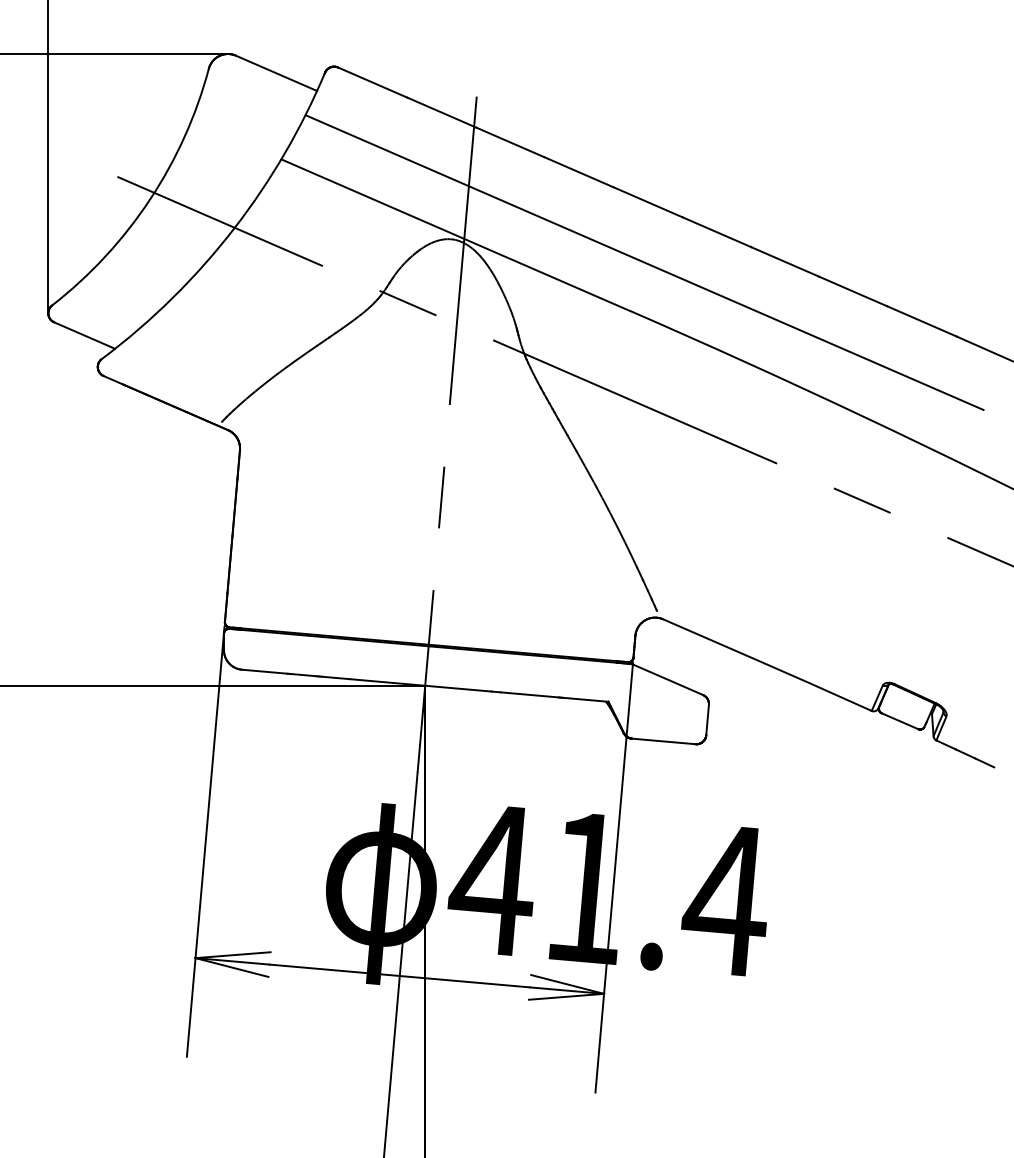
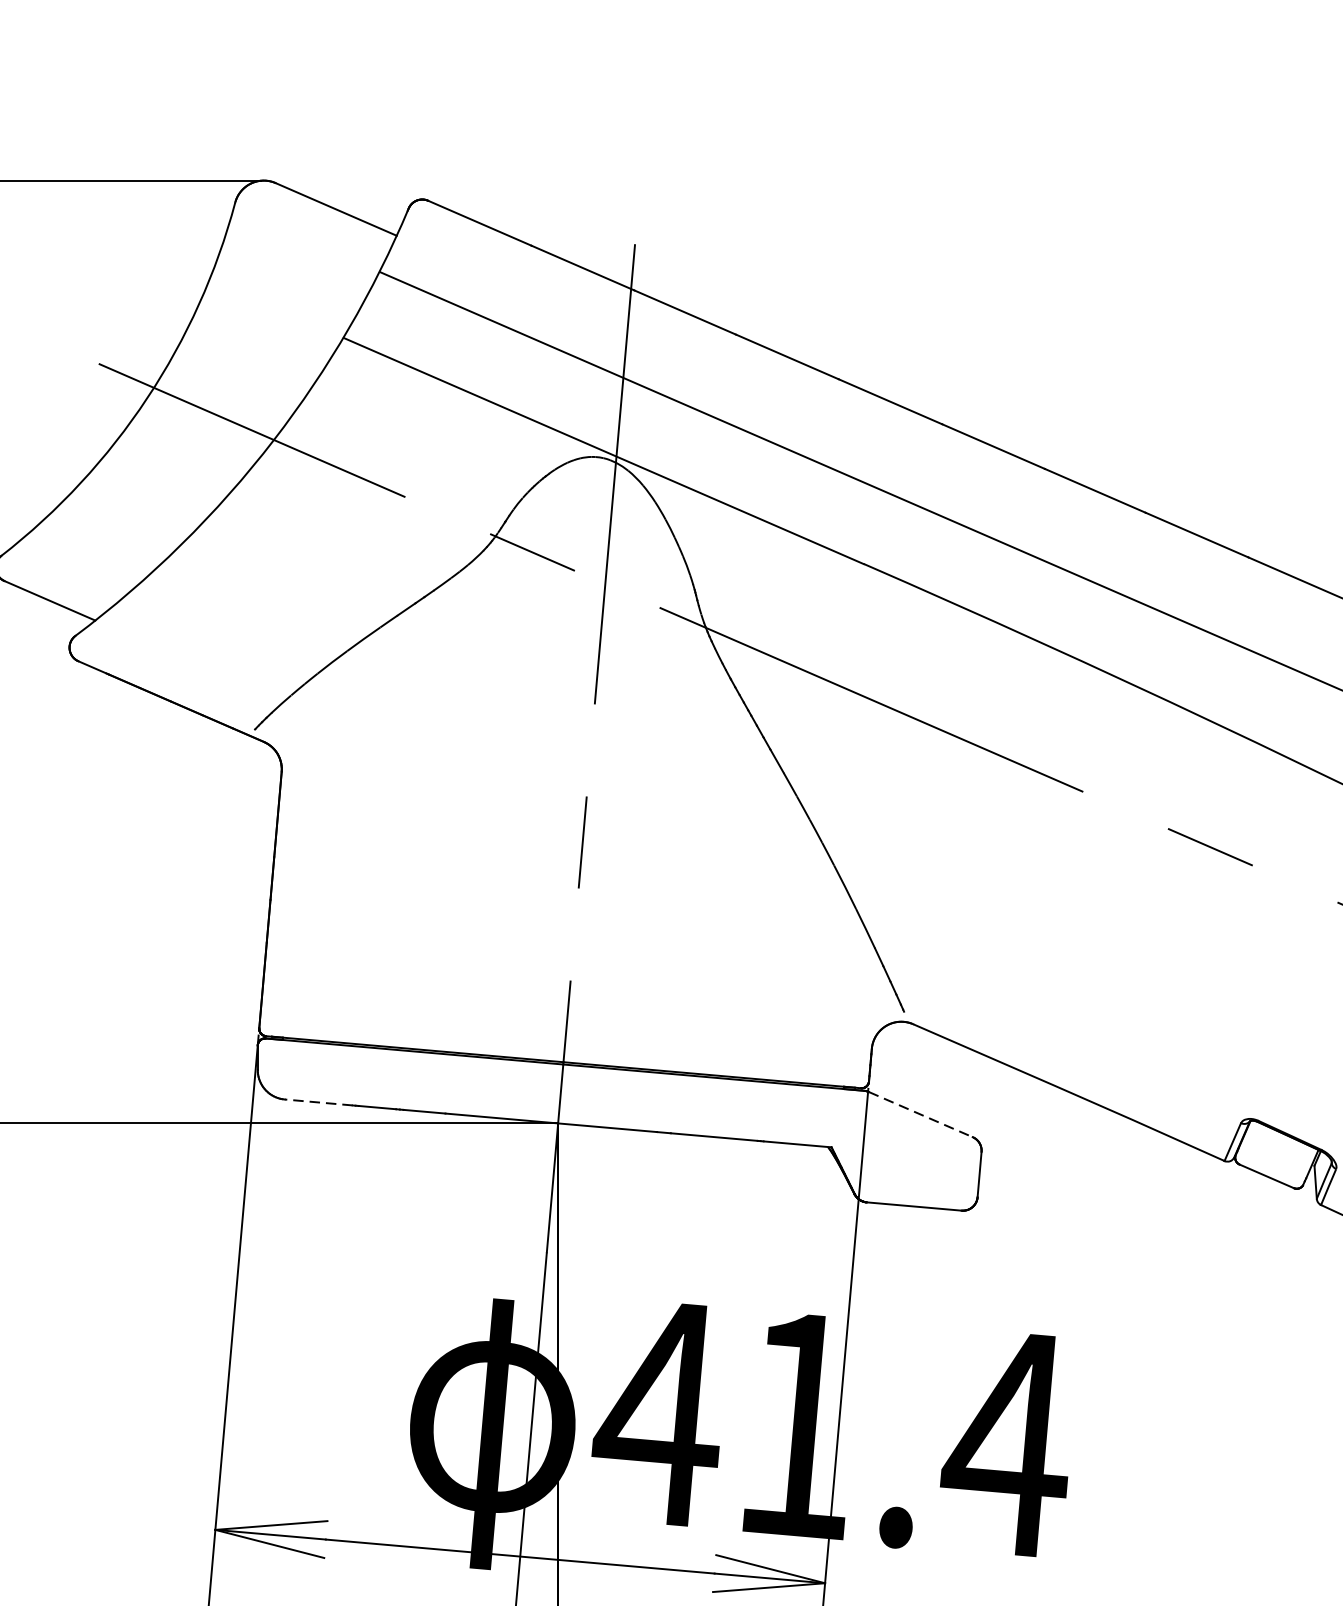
line: (264, 671) -> (318, 1102), solid -> dashed
line: (668, 679) -> (921, 1114), solid -> dashed

